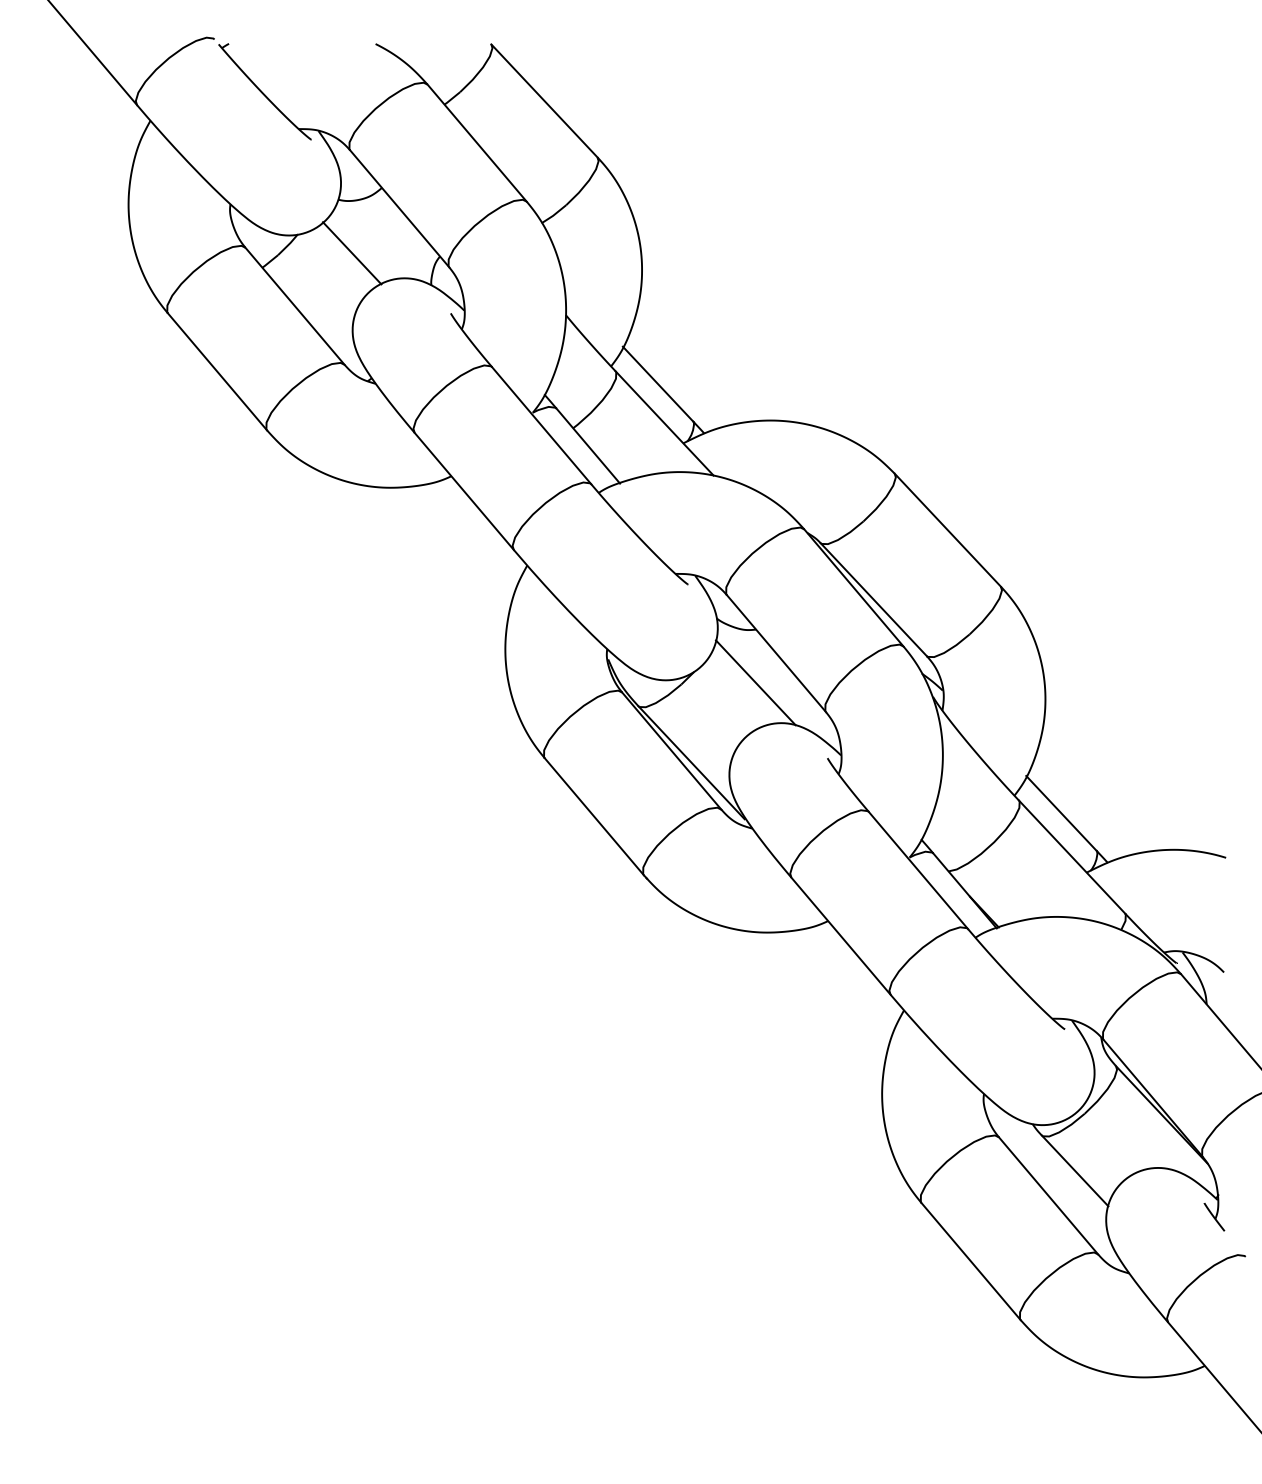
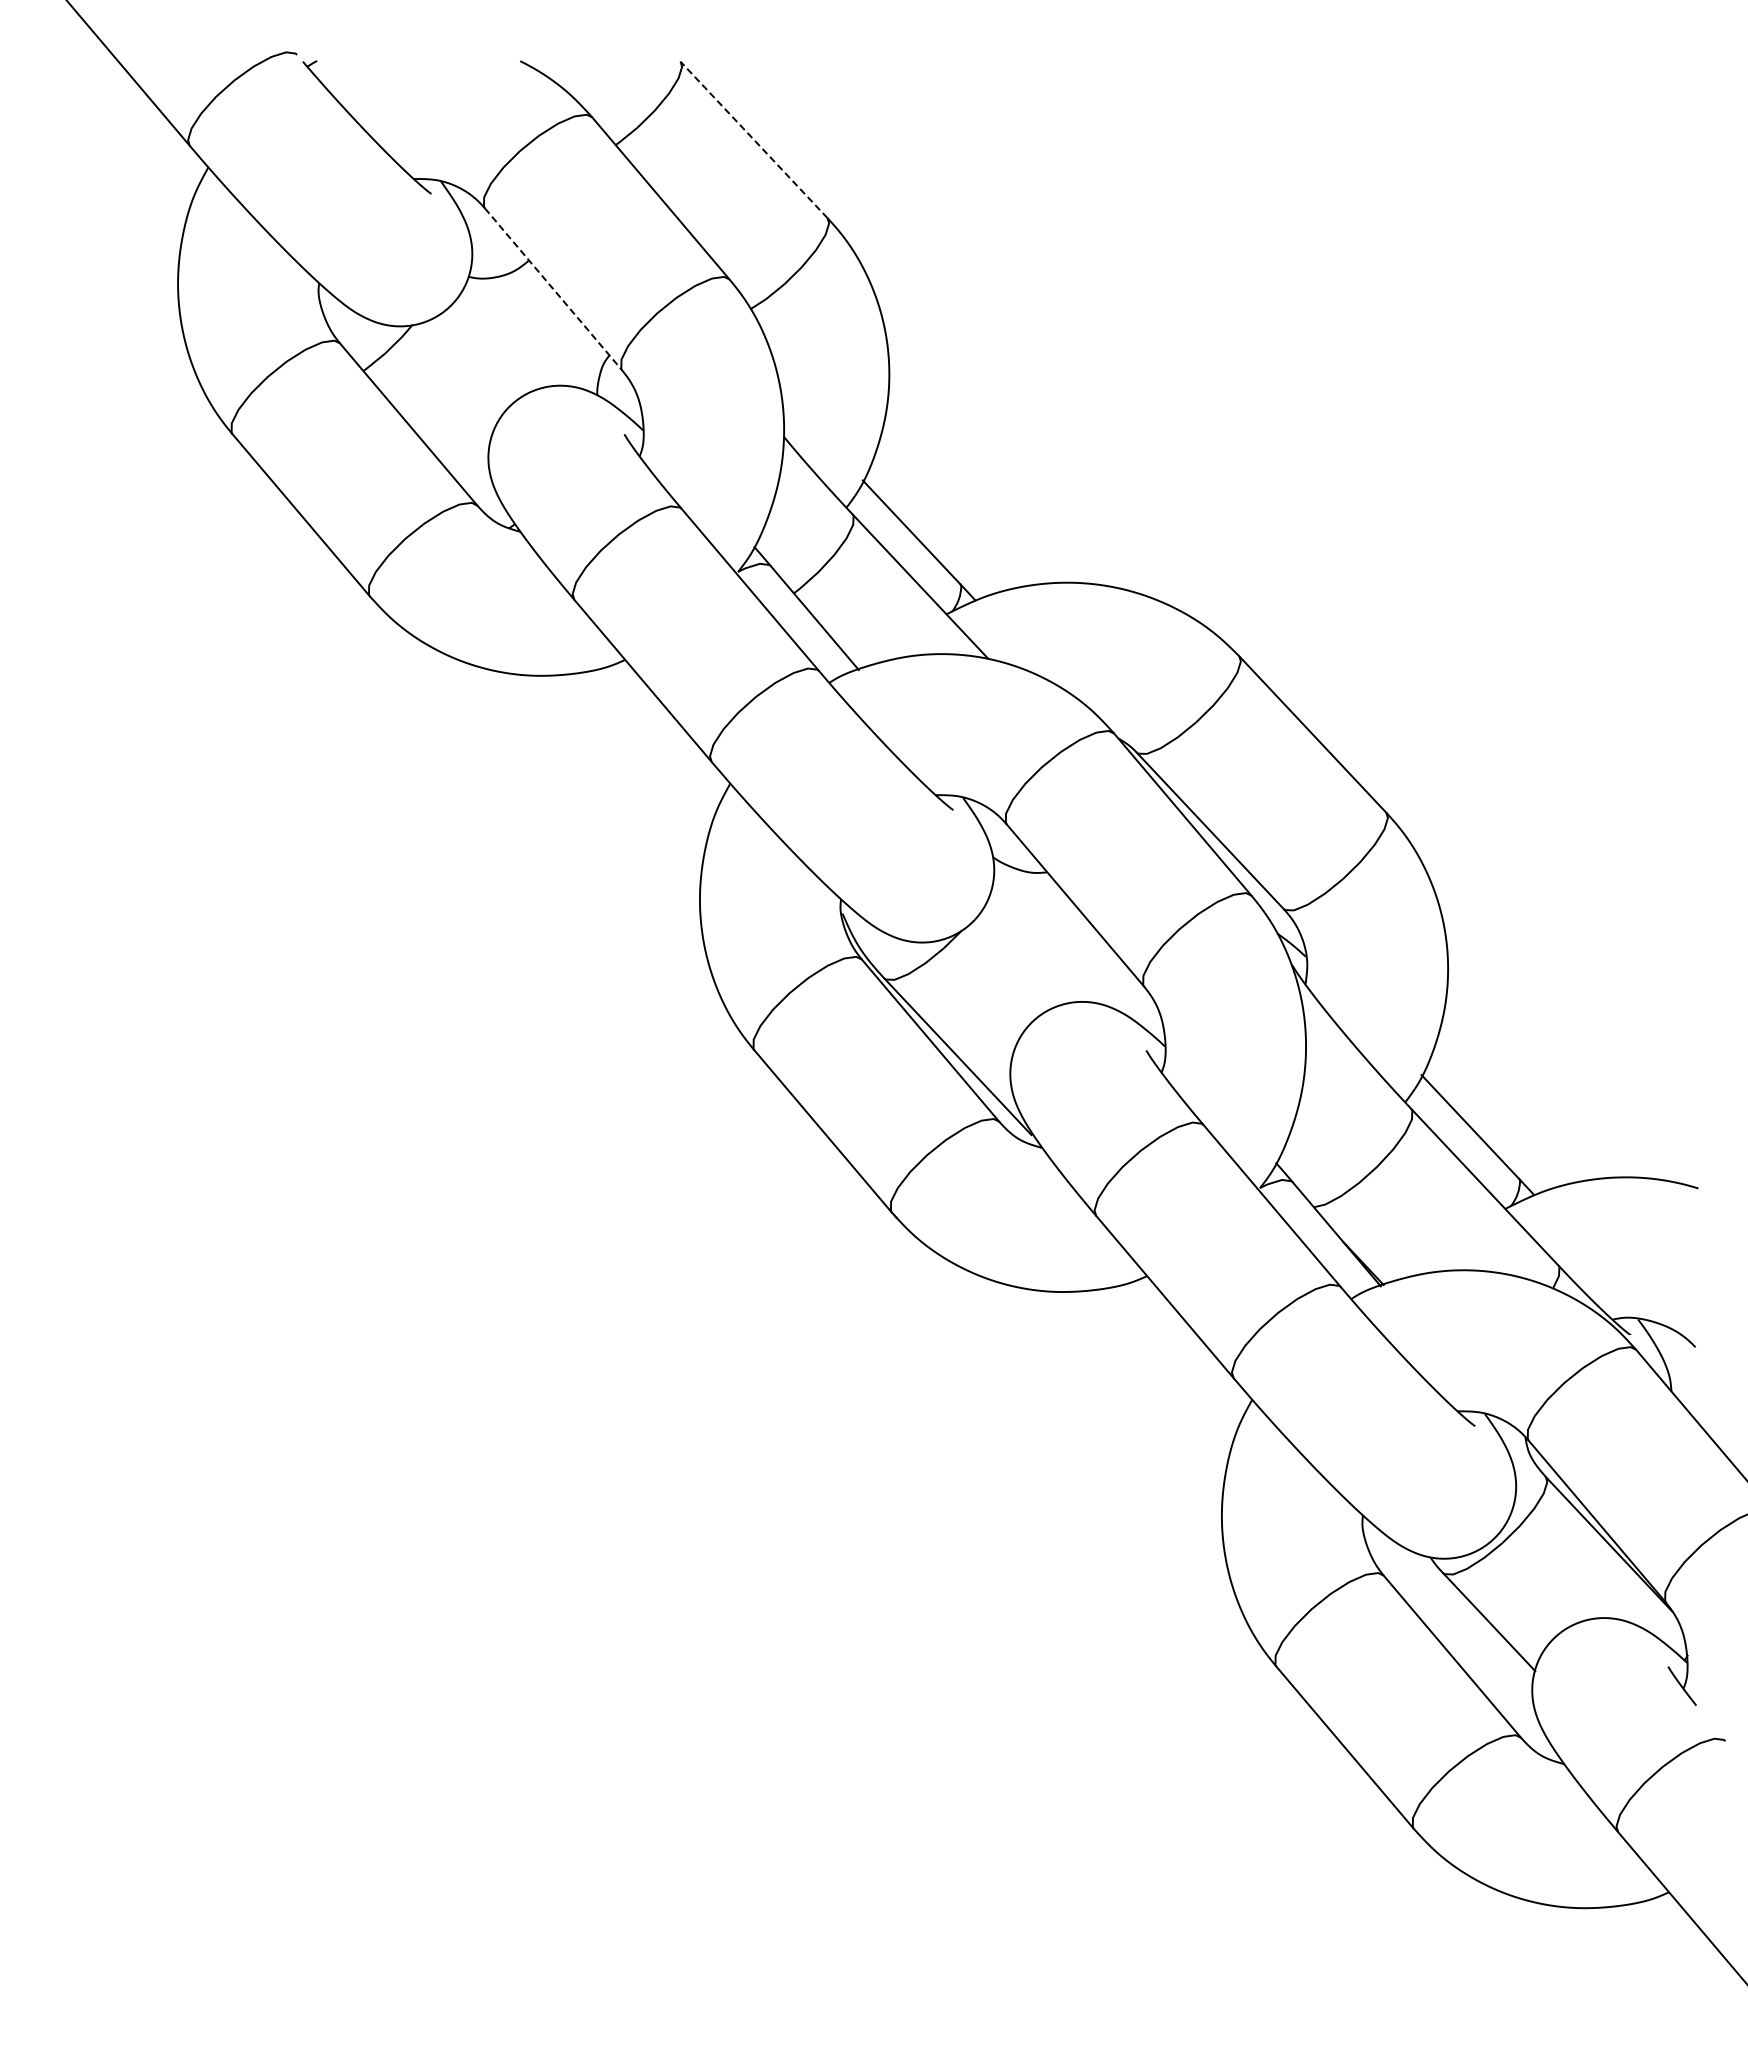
line: (544, 100) -> (753, 139), solid -> dashed
line: (399, 208) -> (553, 289), solid -> dashed
line: (351, 252) -> (487, 350), removed
line: (755, 682) -> (1046, 945), removed

